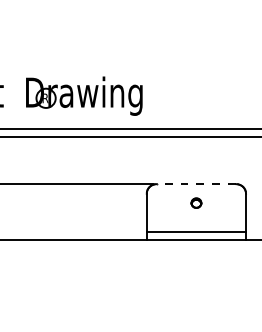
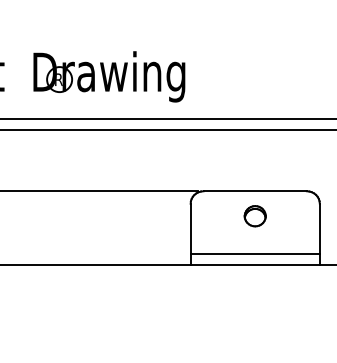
line: (196, 184) -> (255, 191), dashed -> solid
part: (196, 202) -> (255, 215), size x1.67

